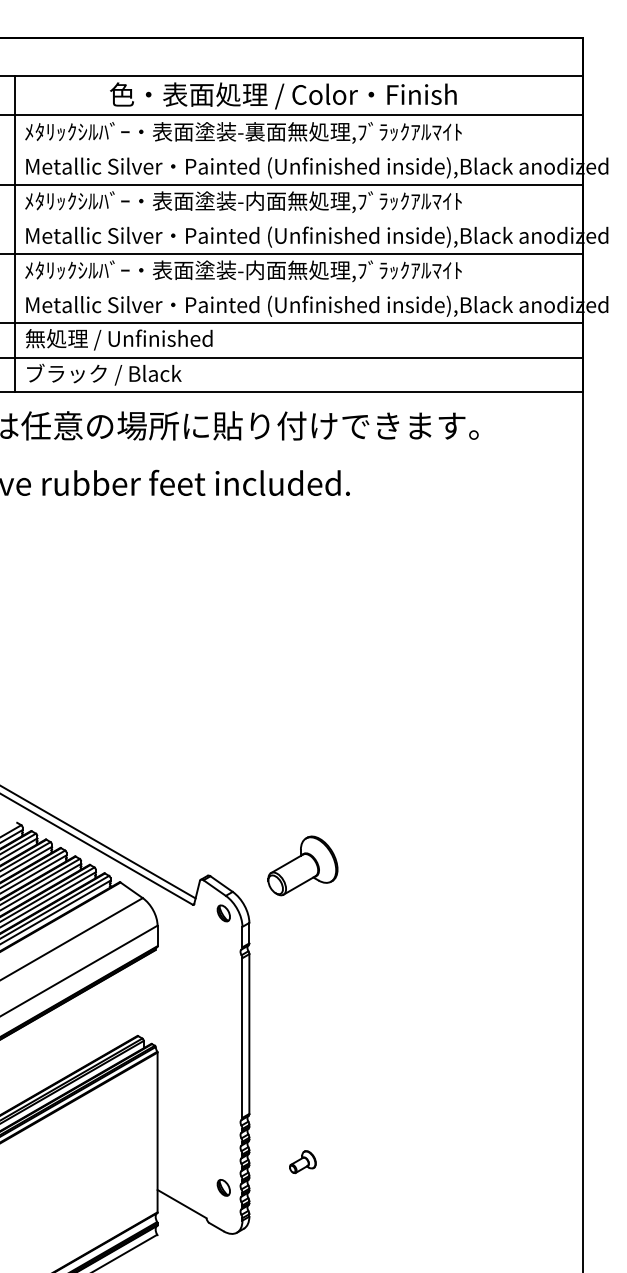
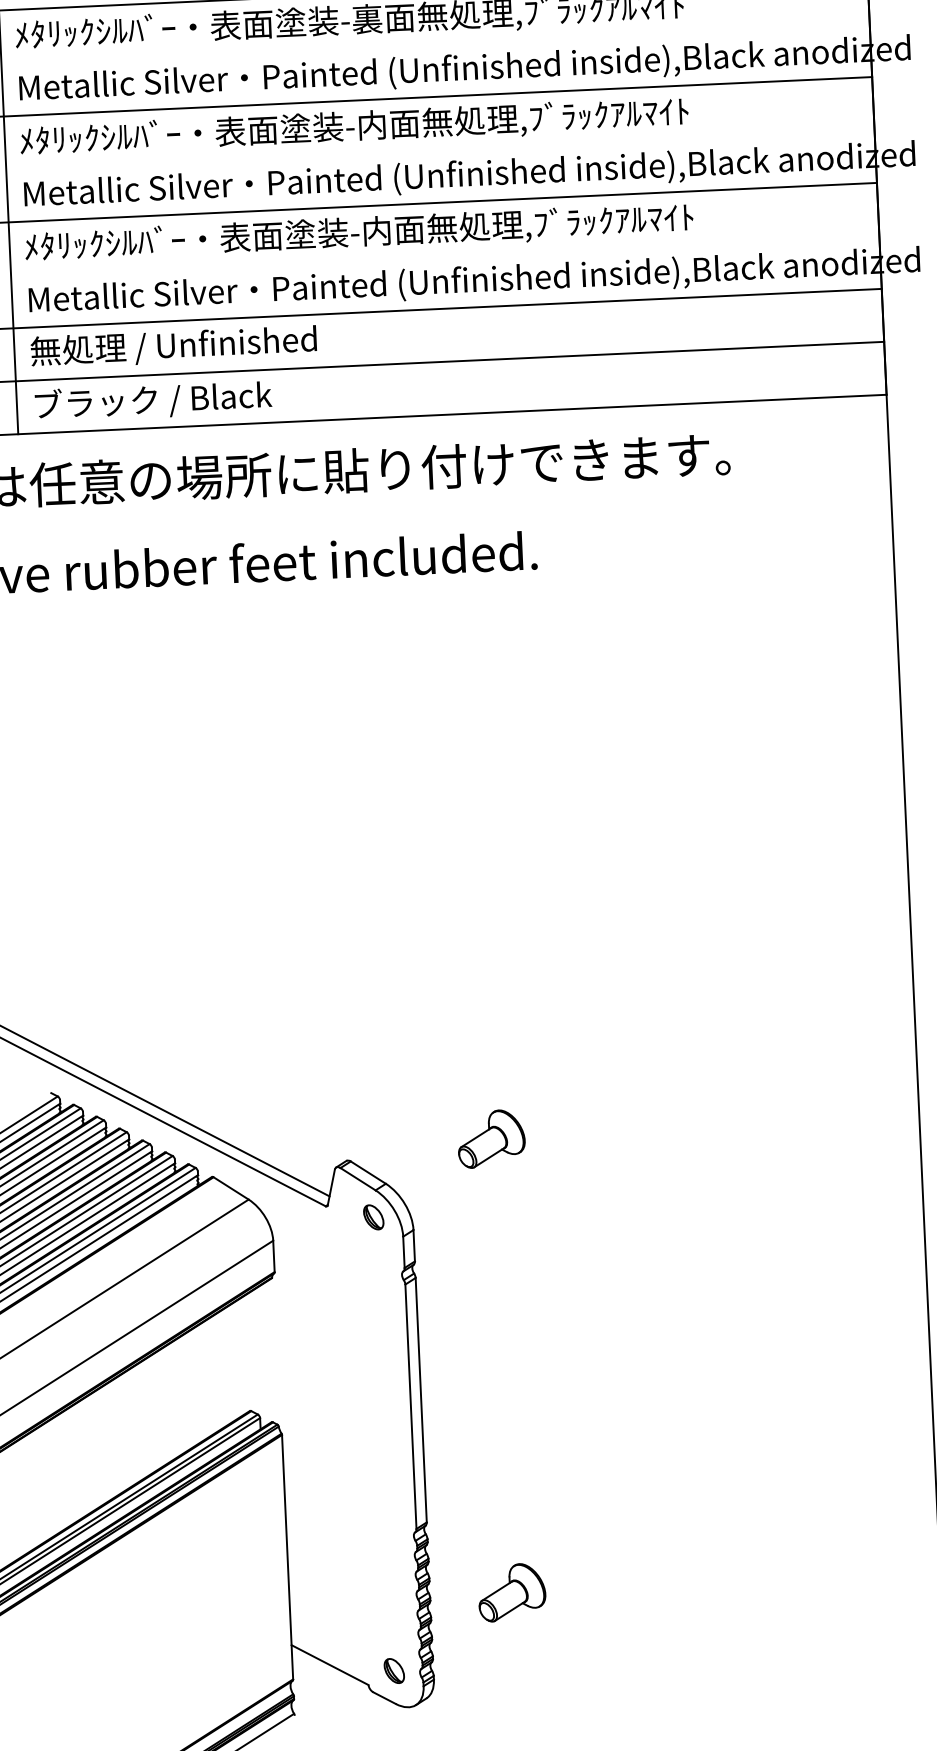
part: (302, 865) -> (490, 1138), size x0.62
part: (302, 1161) -> (511, 1591), size x1.67
part: (223, 1187) -> (393, 1670), moved

